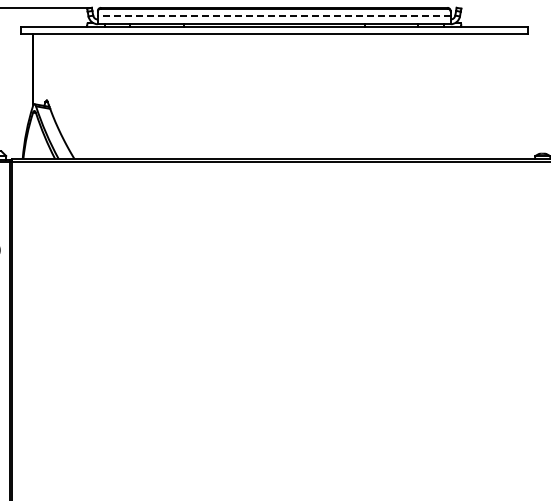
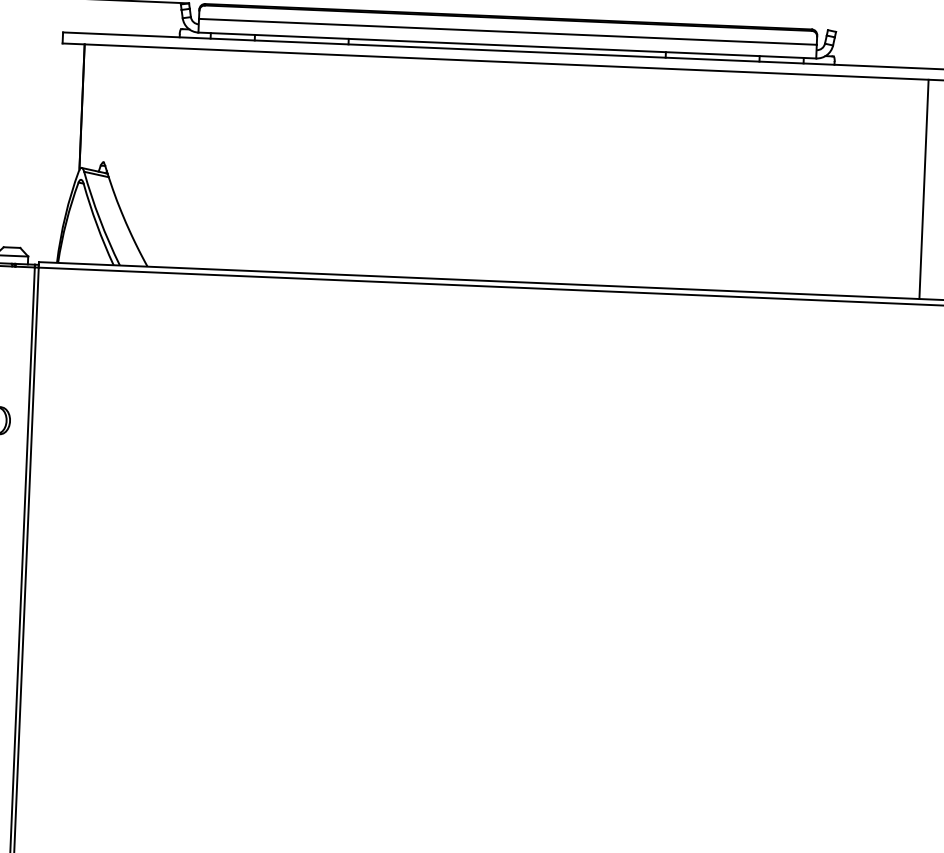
line: (273, 16) -> (506, 31), dashed -> solid
line: (515, 95) -> (924, 187), added

